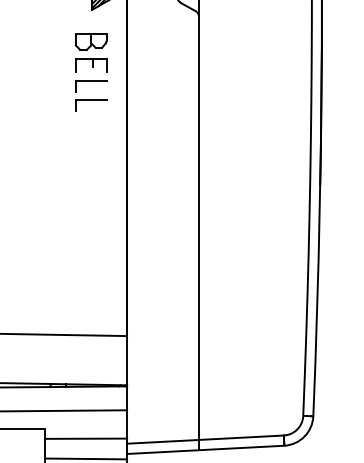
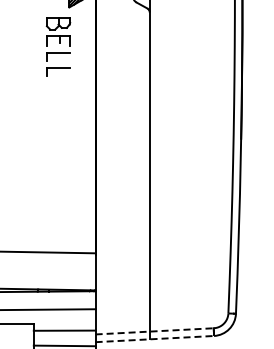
part: (91, 72) -> (58, 46), moved
line: (206, 439) -> (155, 331), solid -> dashed
line: (206, 450) -> (155, 339), solid -> dashed

